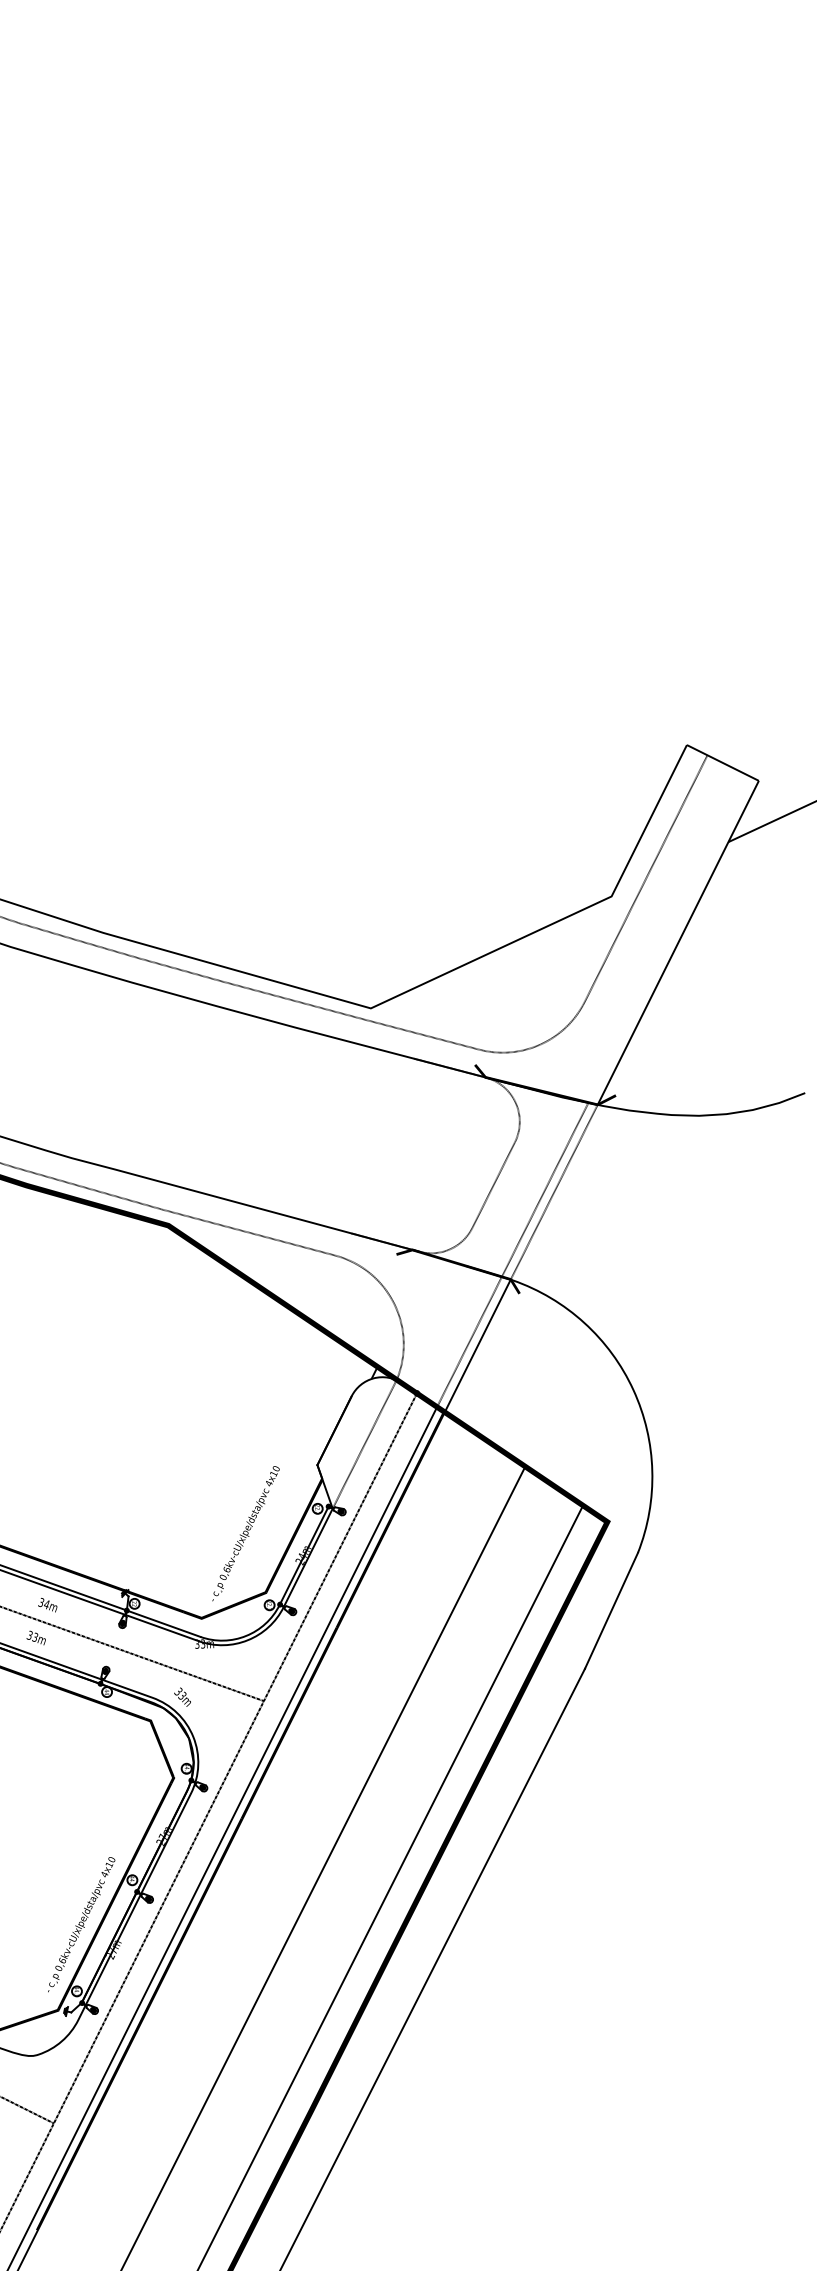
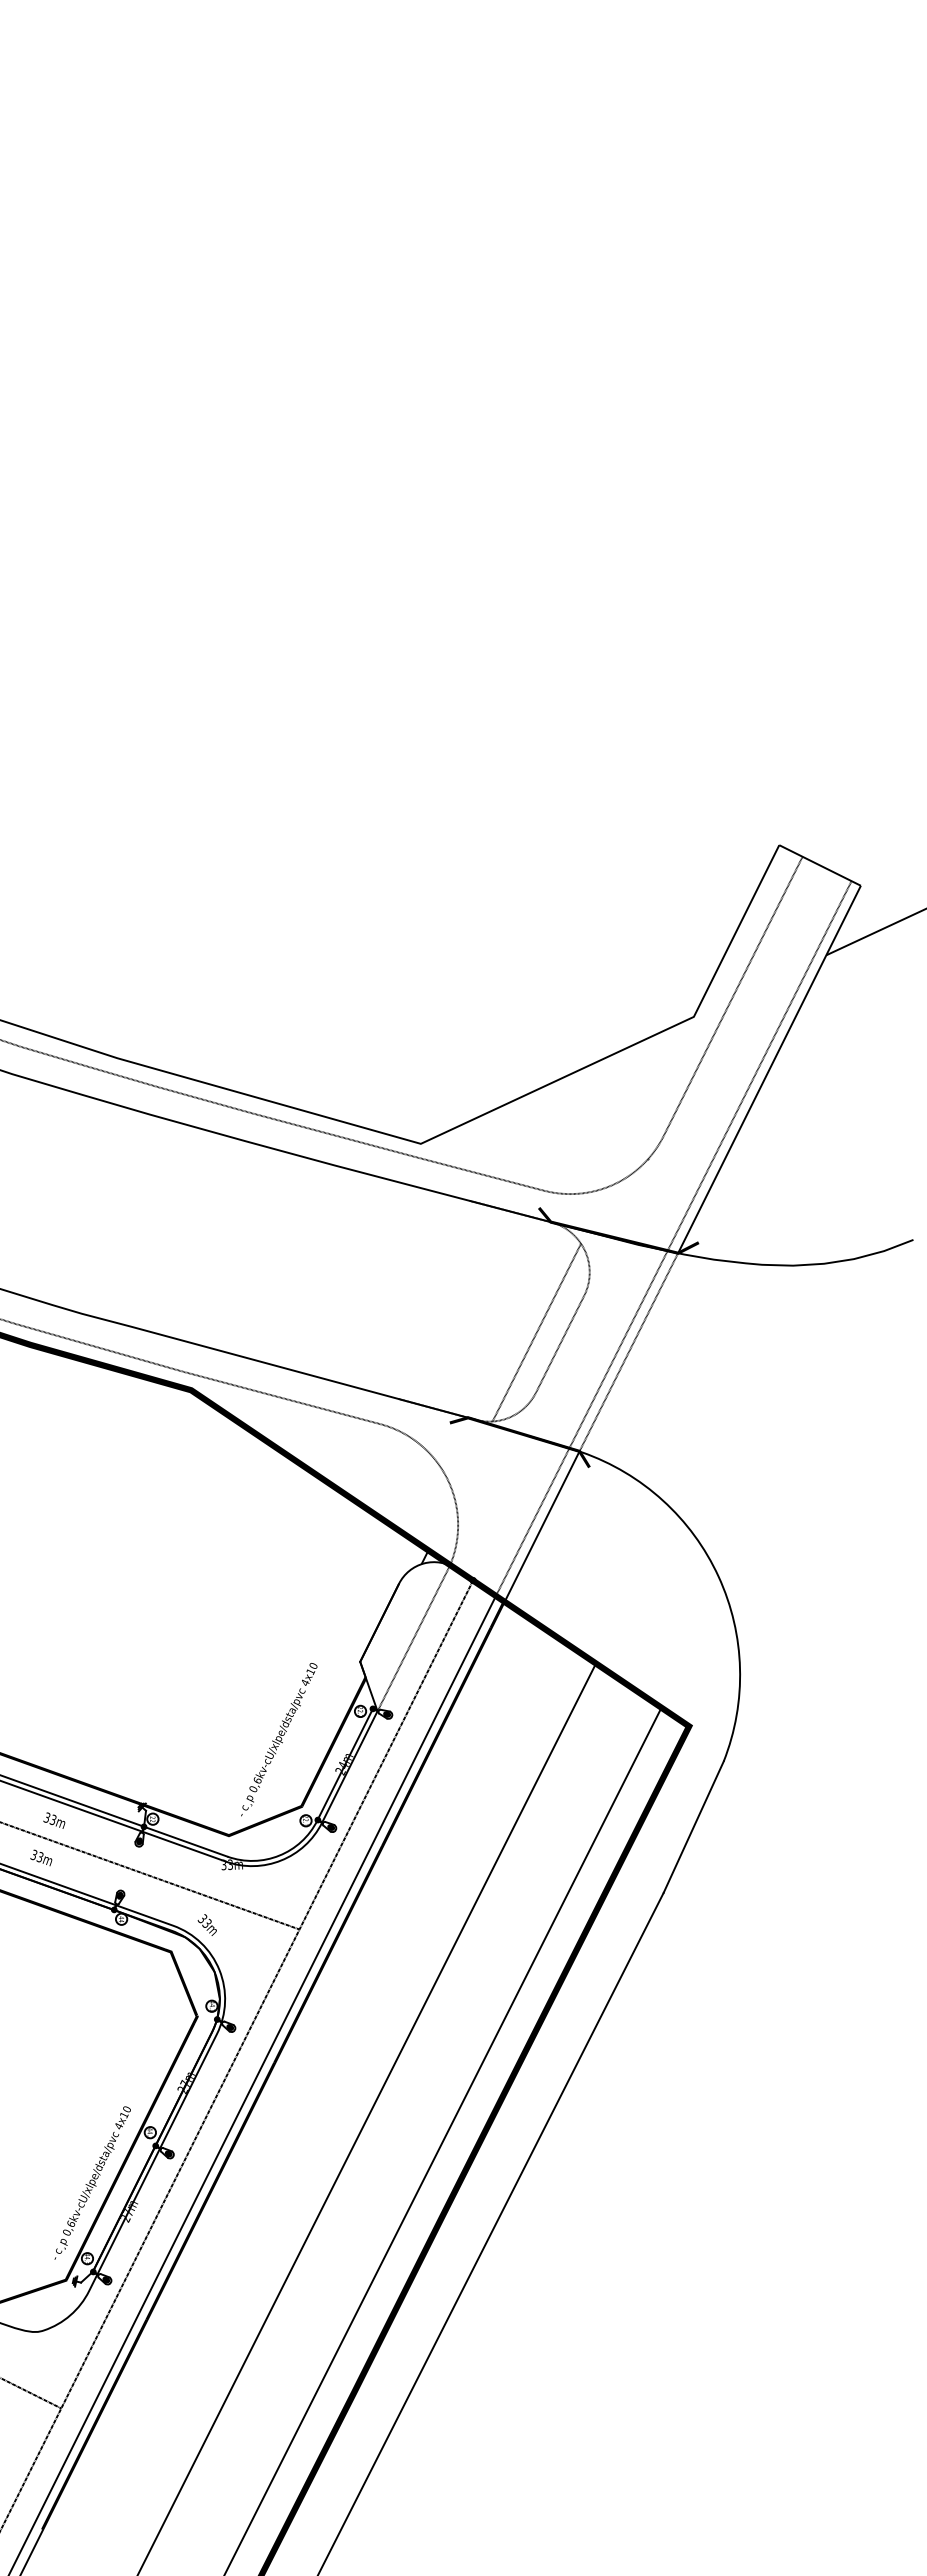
line: (669, 939) -> (759, 1065), added
line: (472, 1174) -> (536, 1332), added
text: (46, 1604) -> (52, 1819), 34m -> 33m

